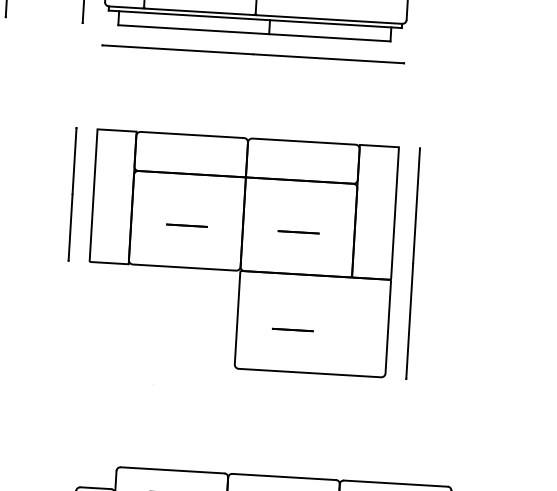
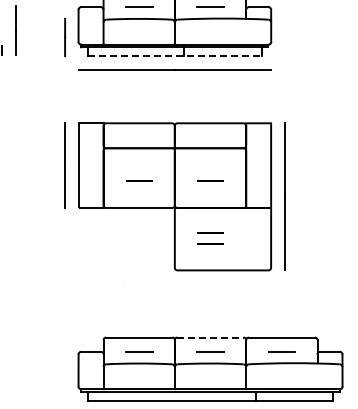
line: (253, 33) -> (174, 56), solid -> dashed
line: (293, 312) -> (210, 232), added
line: (285, 477) -> (211, 337), solid -> dashed

